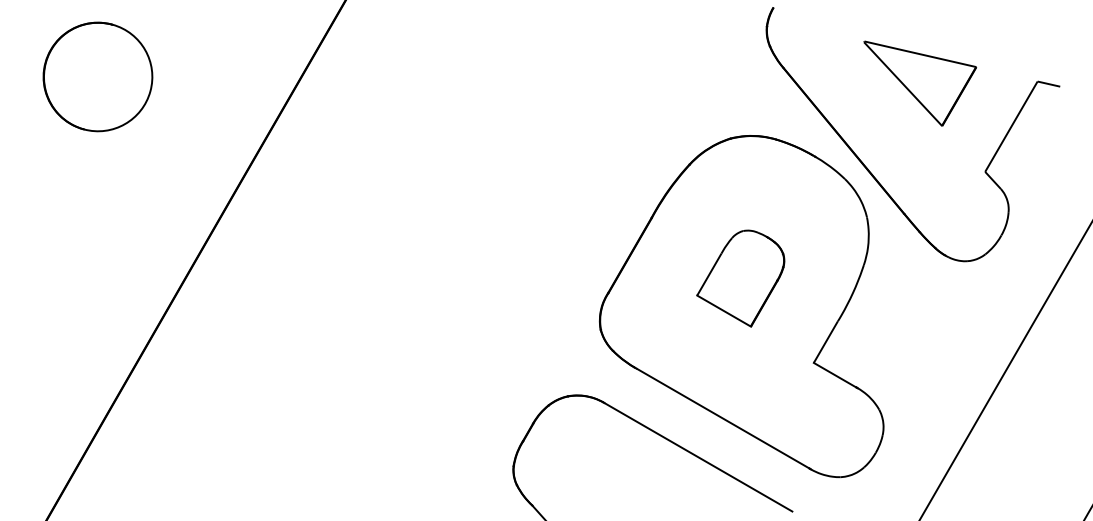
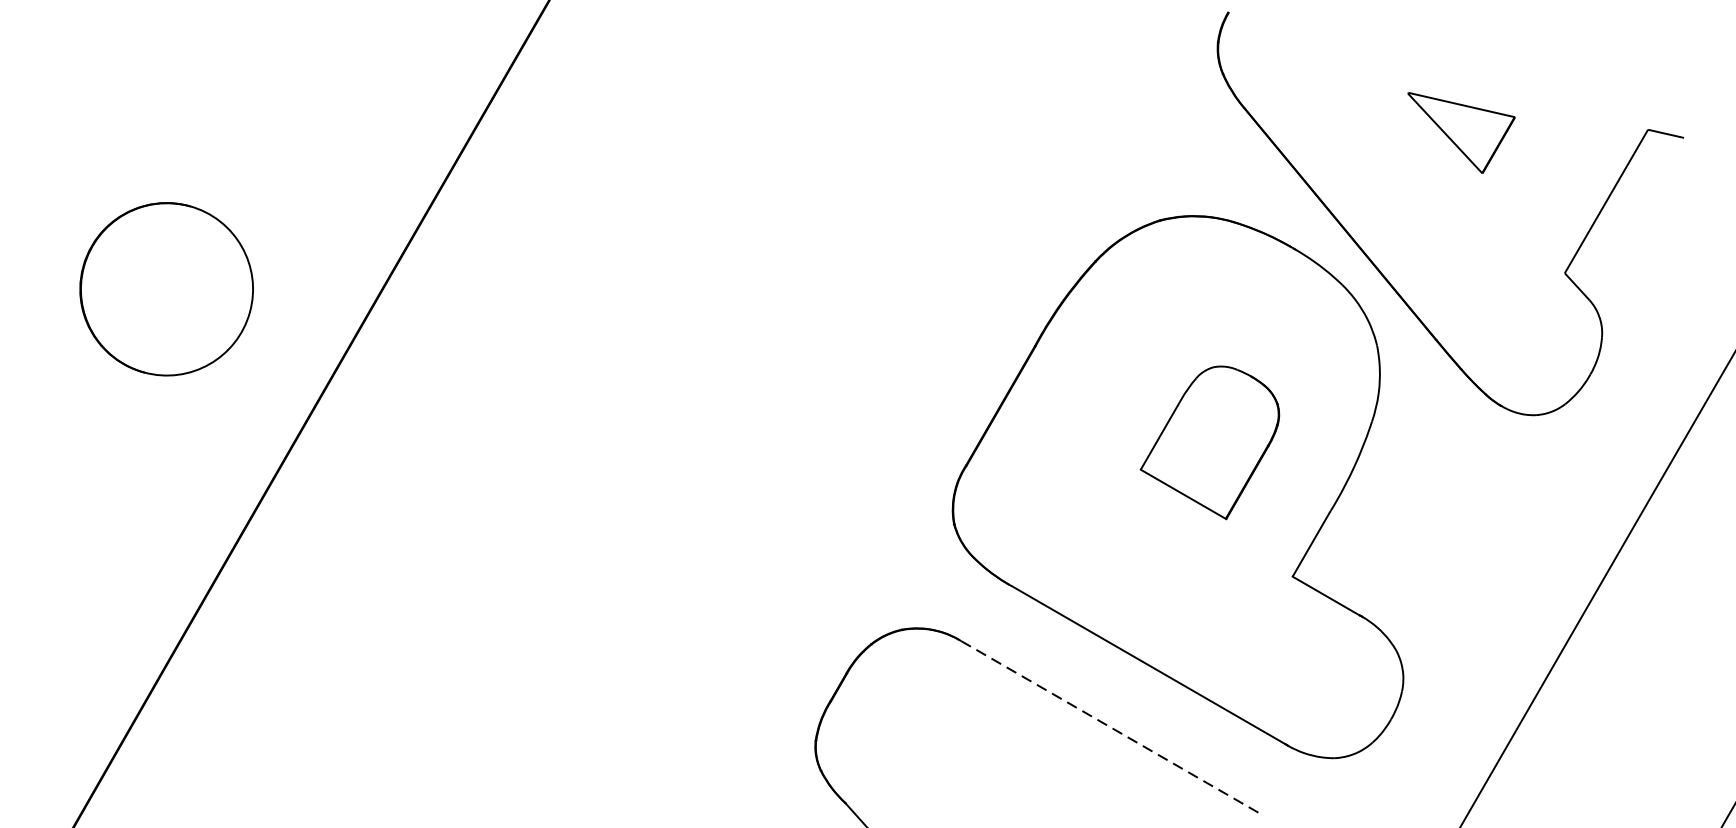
part: (97, 76) -> (165, 288), moved
part: (919, 83) -> (1460, 132), size x0.6
part: (740, 278) -> (1209, 442), moved
line: (699, 457) -> (1111, 726), solid -> dashed

